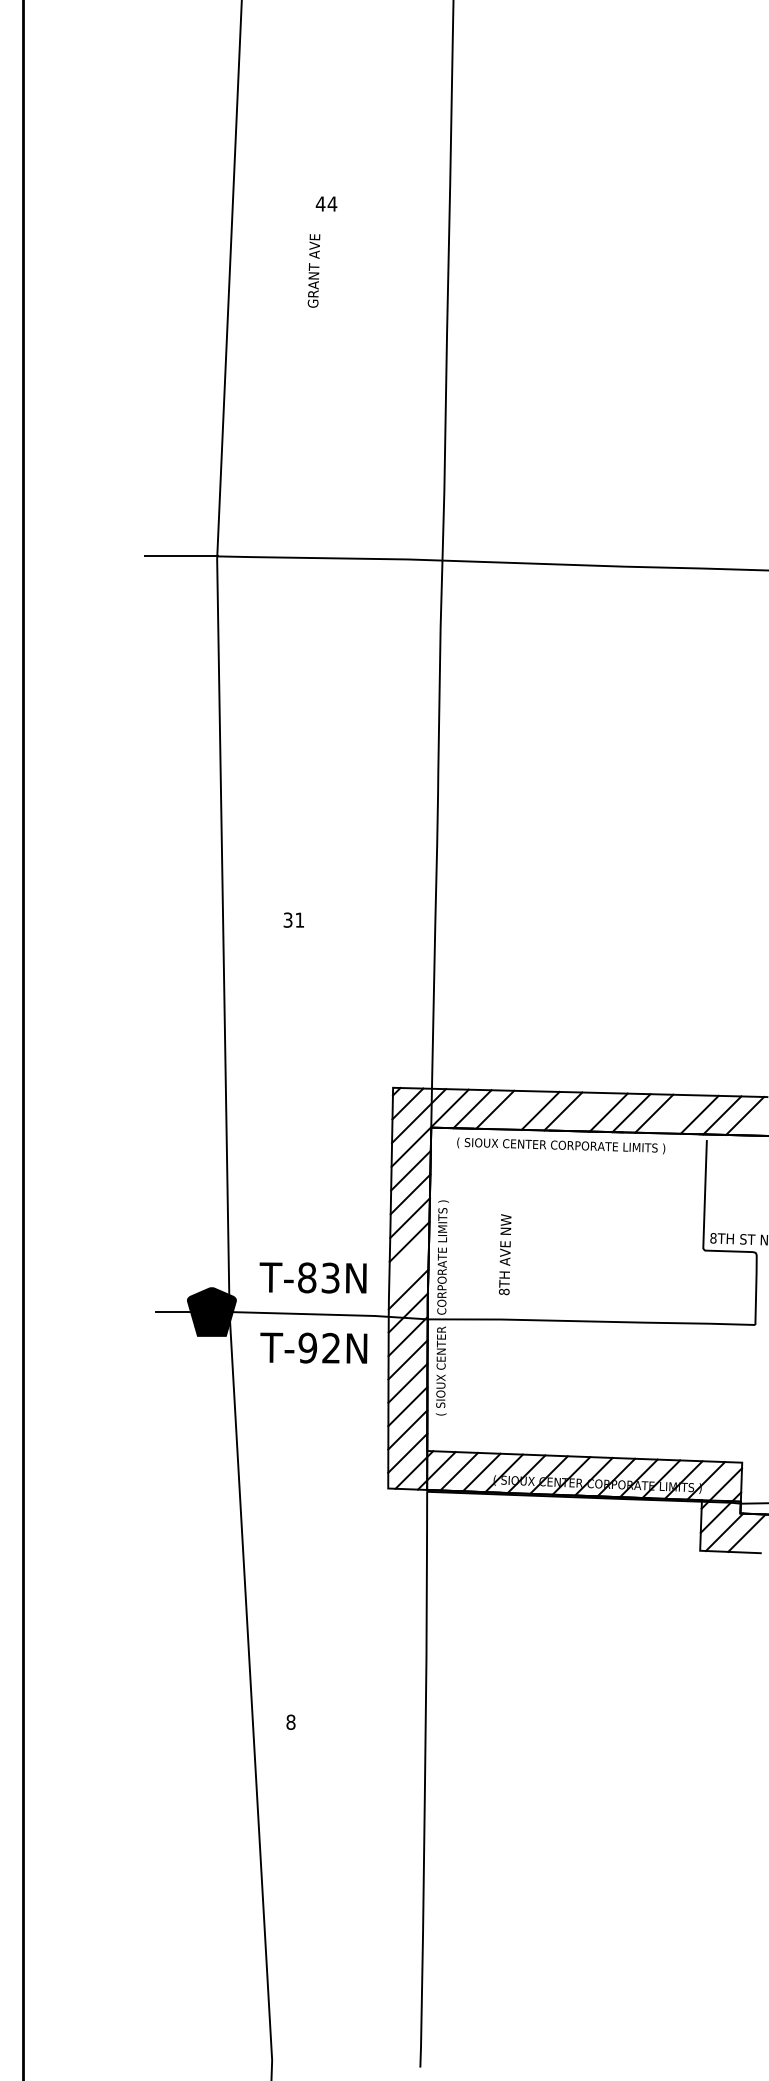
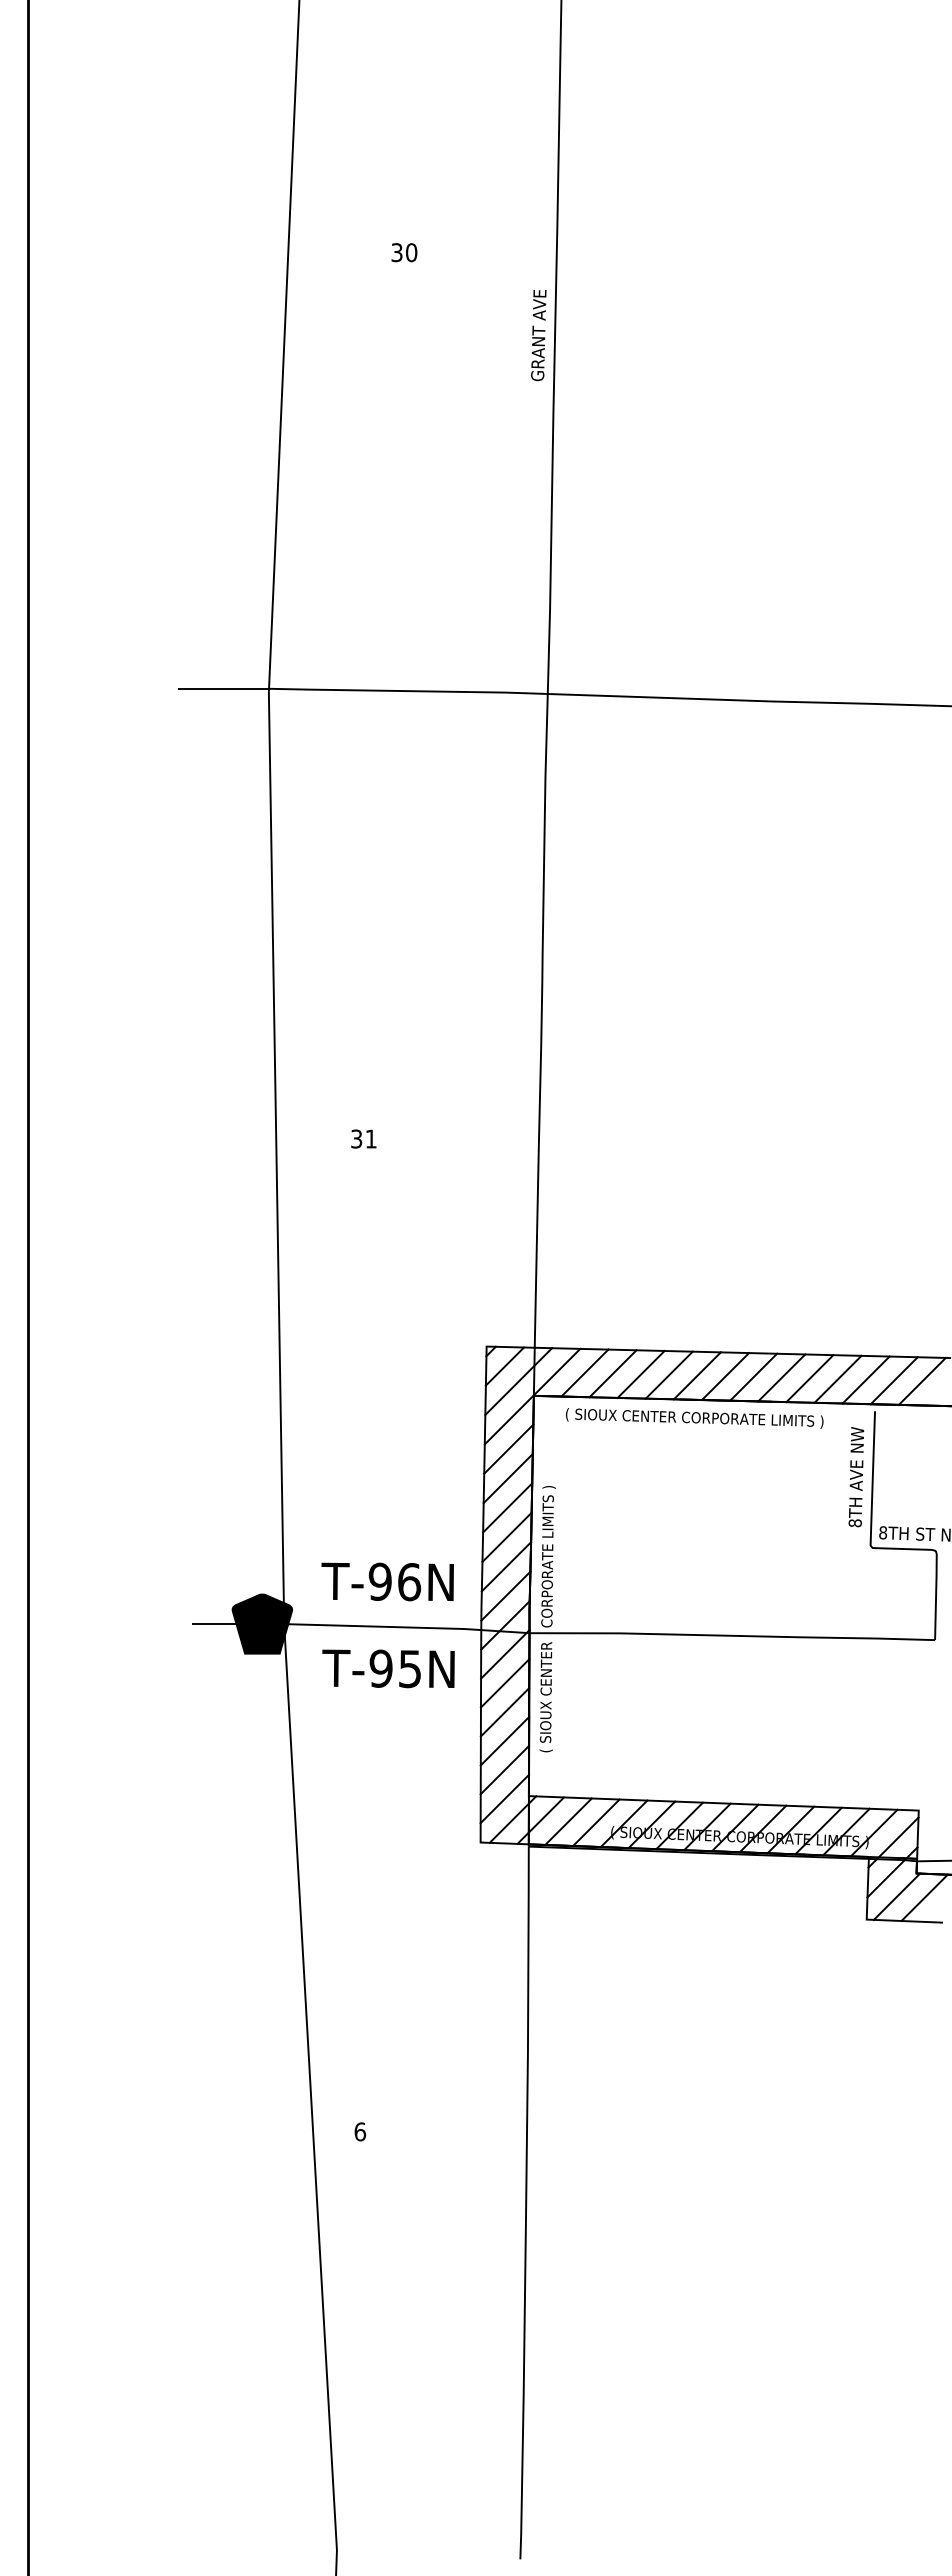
text: (326, 203) -> (404, 252), 44 -> 30
text: (313, 270) -> (538, 335), moved
line: (517, 1109) -> (640, 1373), added
line: (586, 1111) -> (725, 1376), added
line: (676, 1113) -> (837, 1378), added
text: (505, 1254) -> (856, 1477), moved
line: (409, 1265) -> (506, 1566), added
text: (318, 1277) -> (394, 1581), T-83N -> T-96N
text: (330, 1347) -> (409, 1668), T-92N -> T-95N
text: (291, 1721) -> (360, 2131), 8 -> 6

